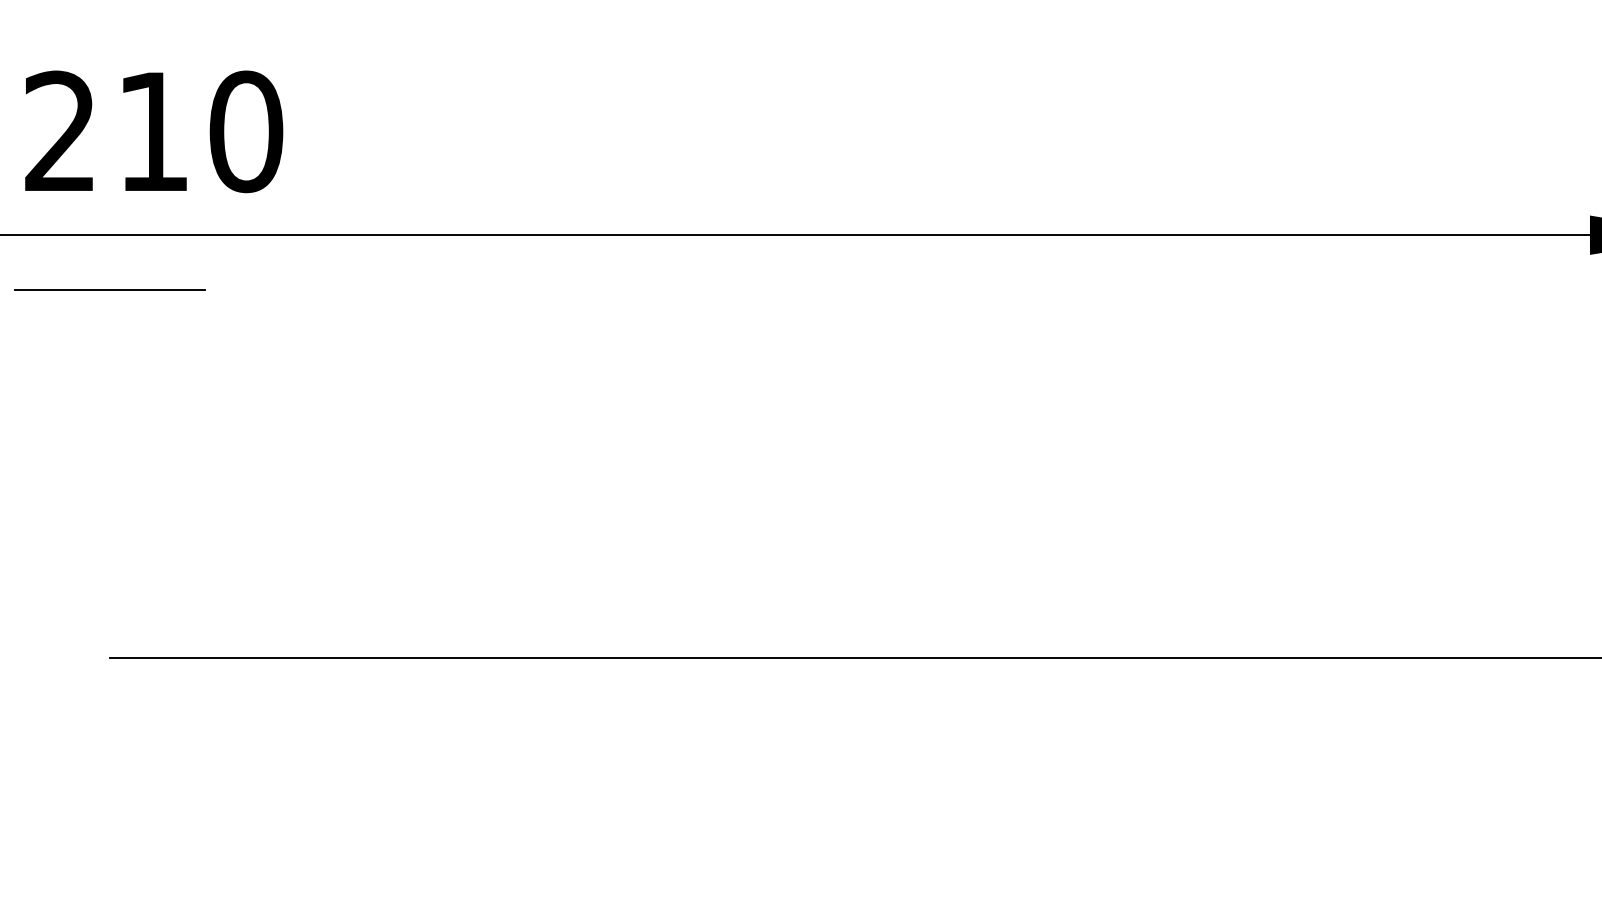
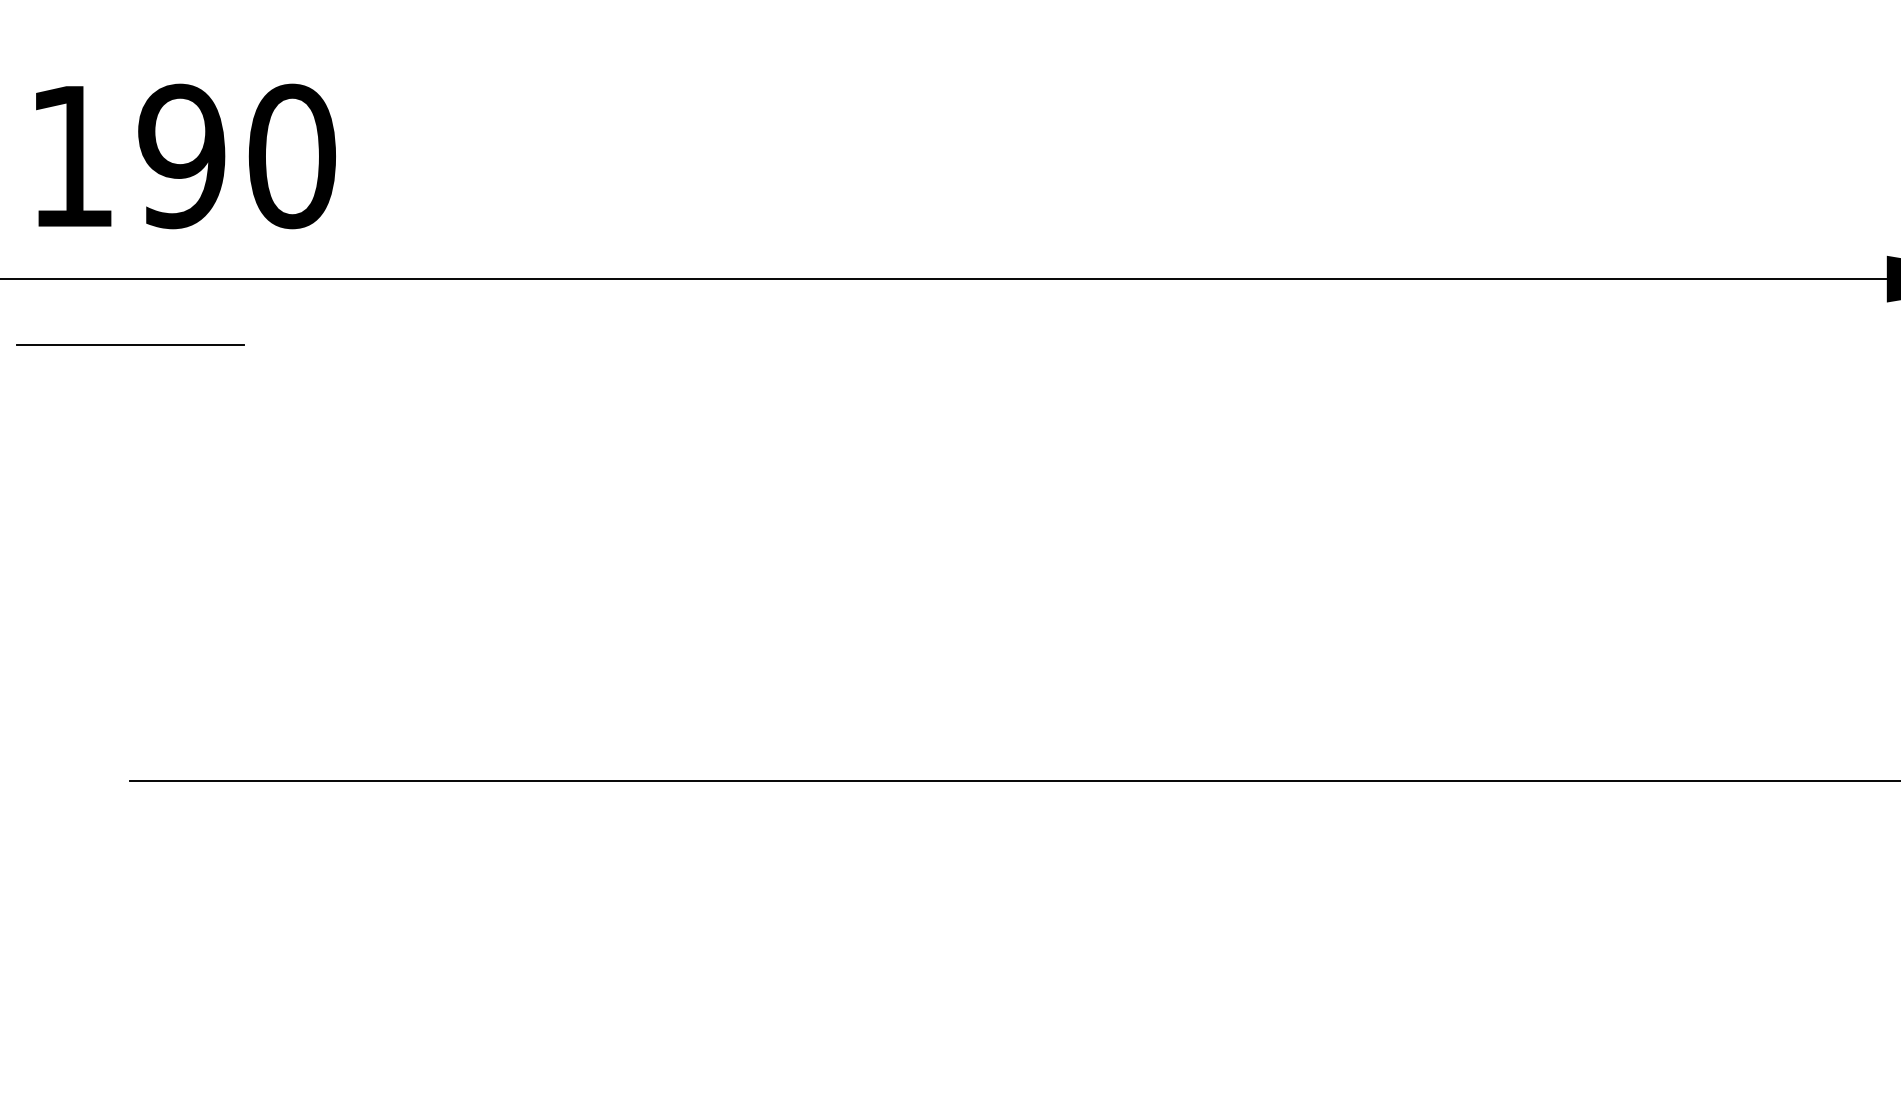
text: (107, 131) -> (127, 156), 210 -> 190

